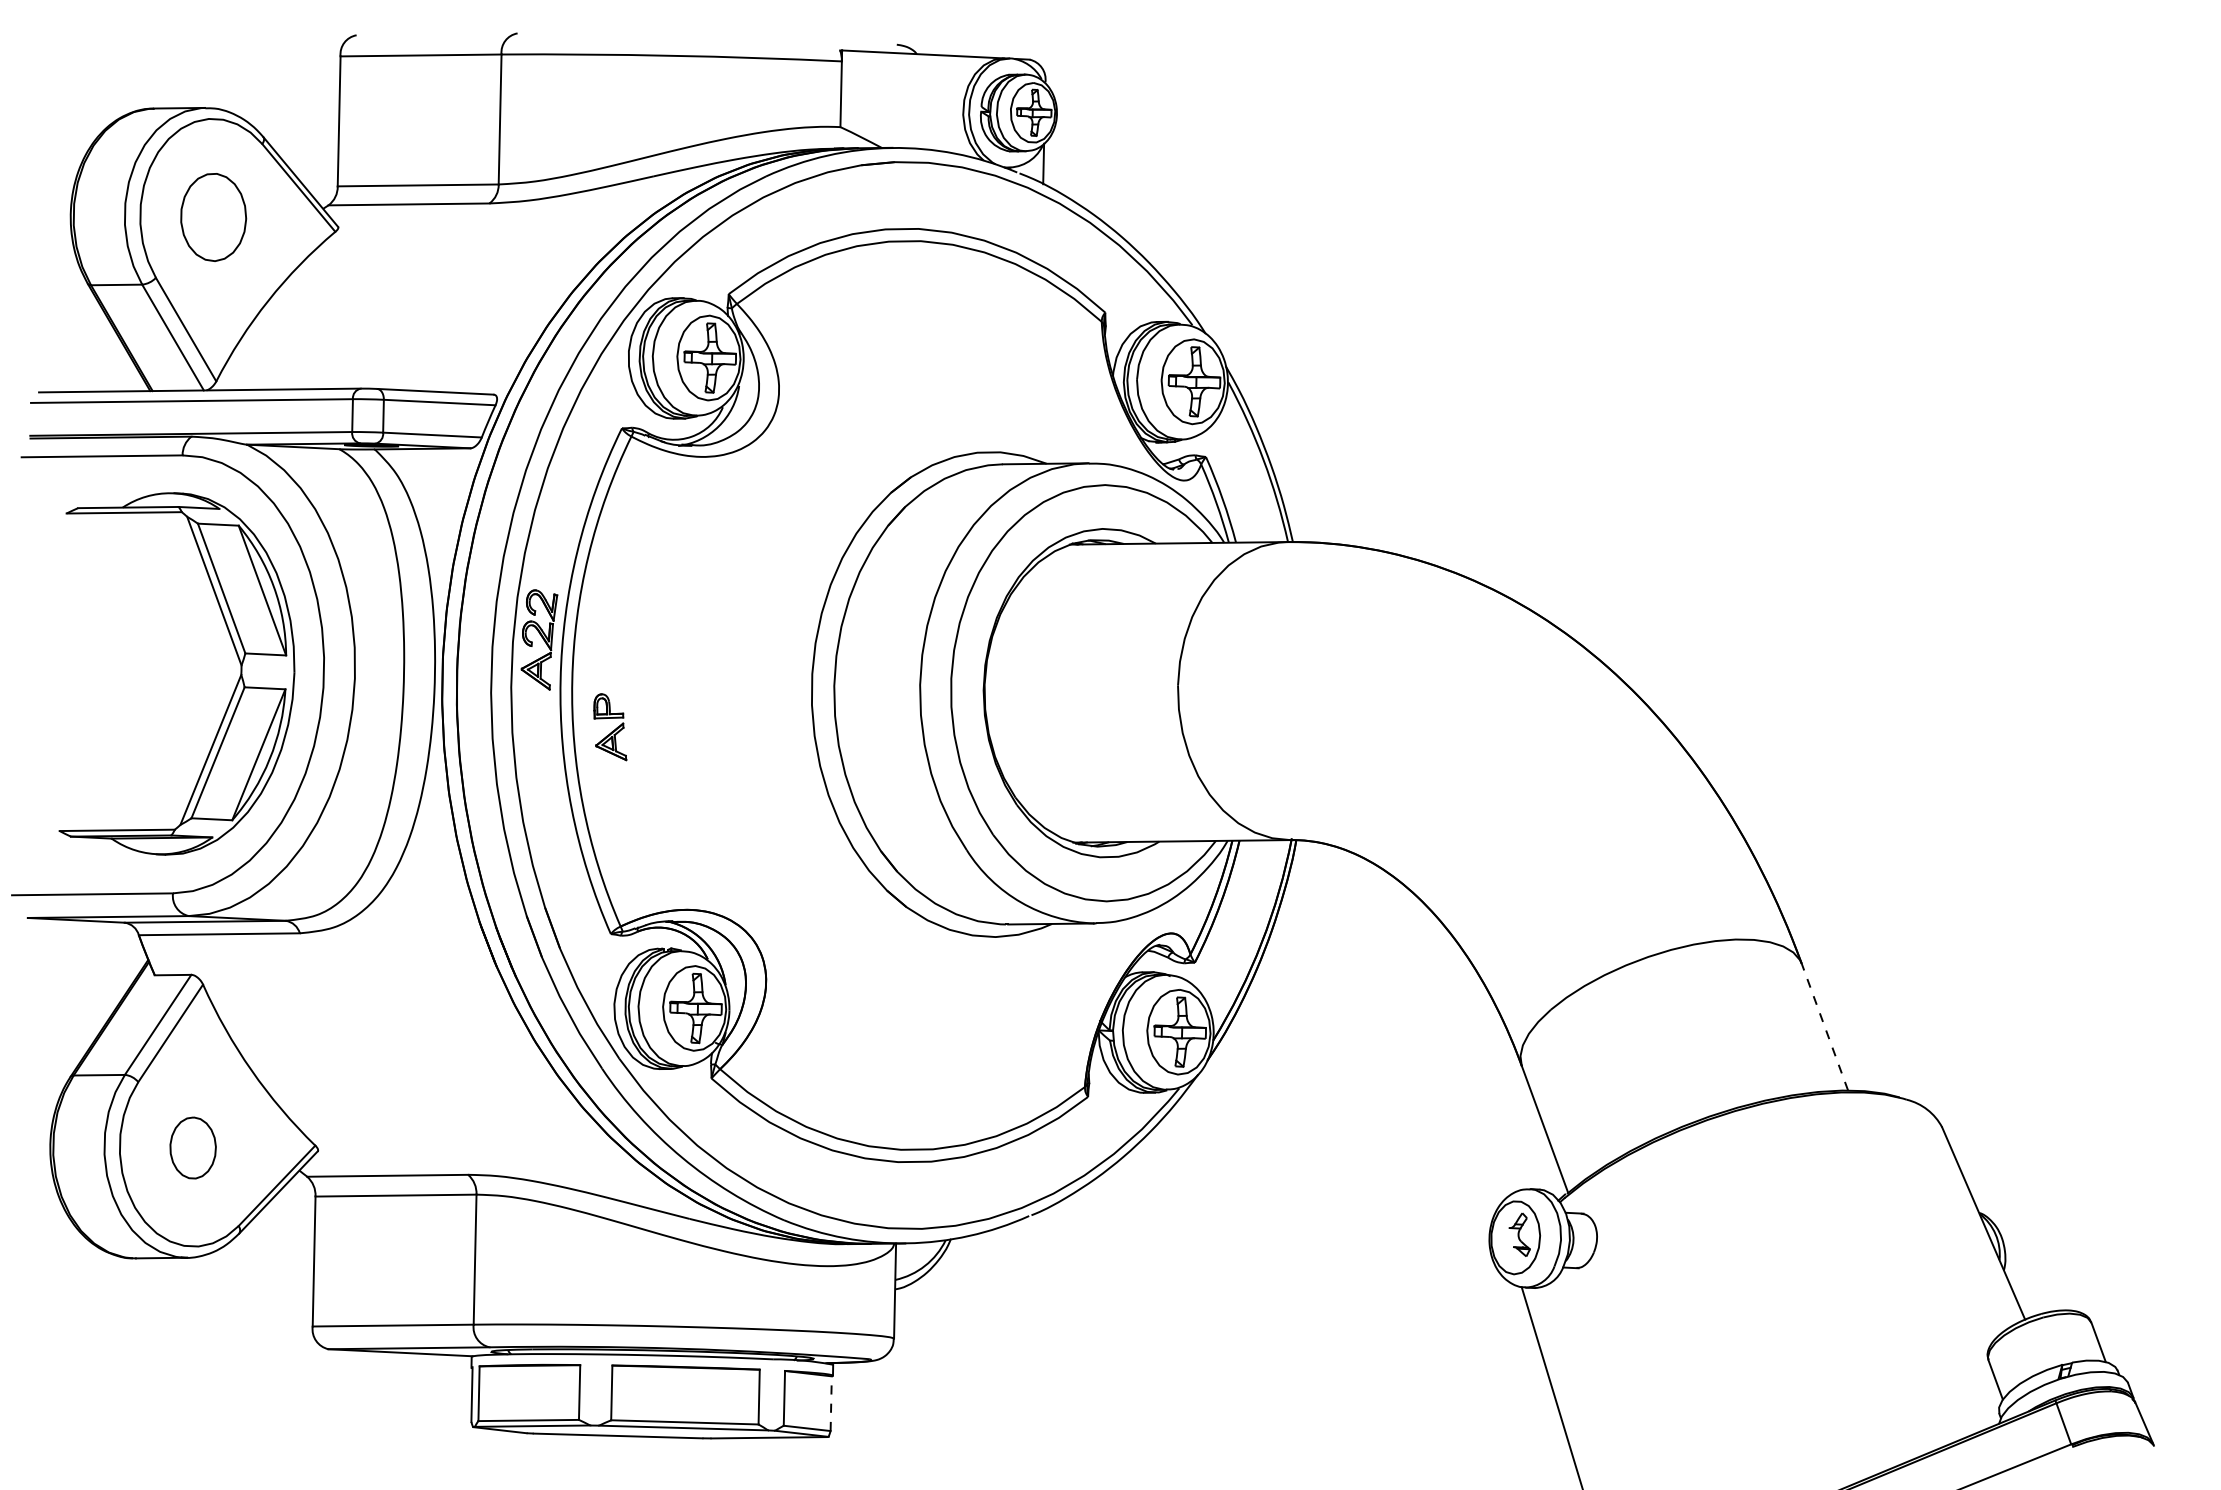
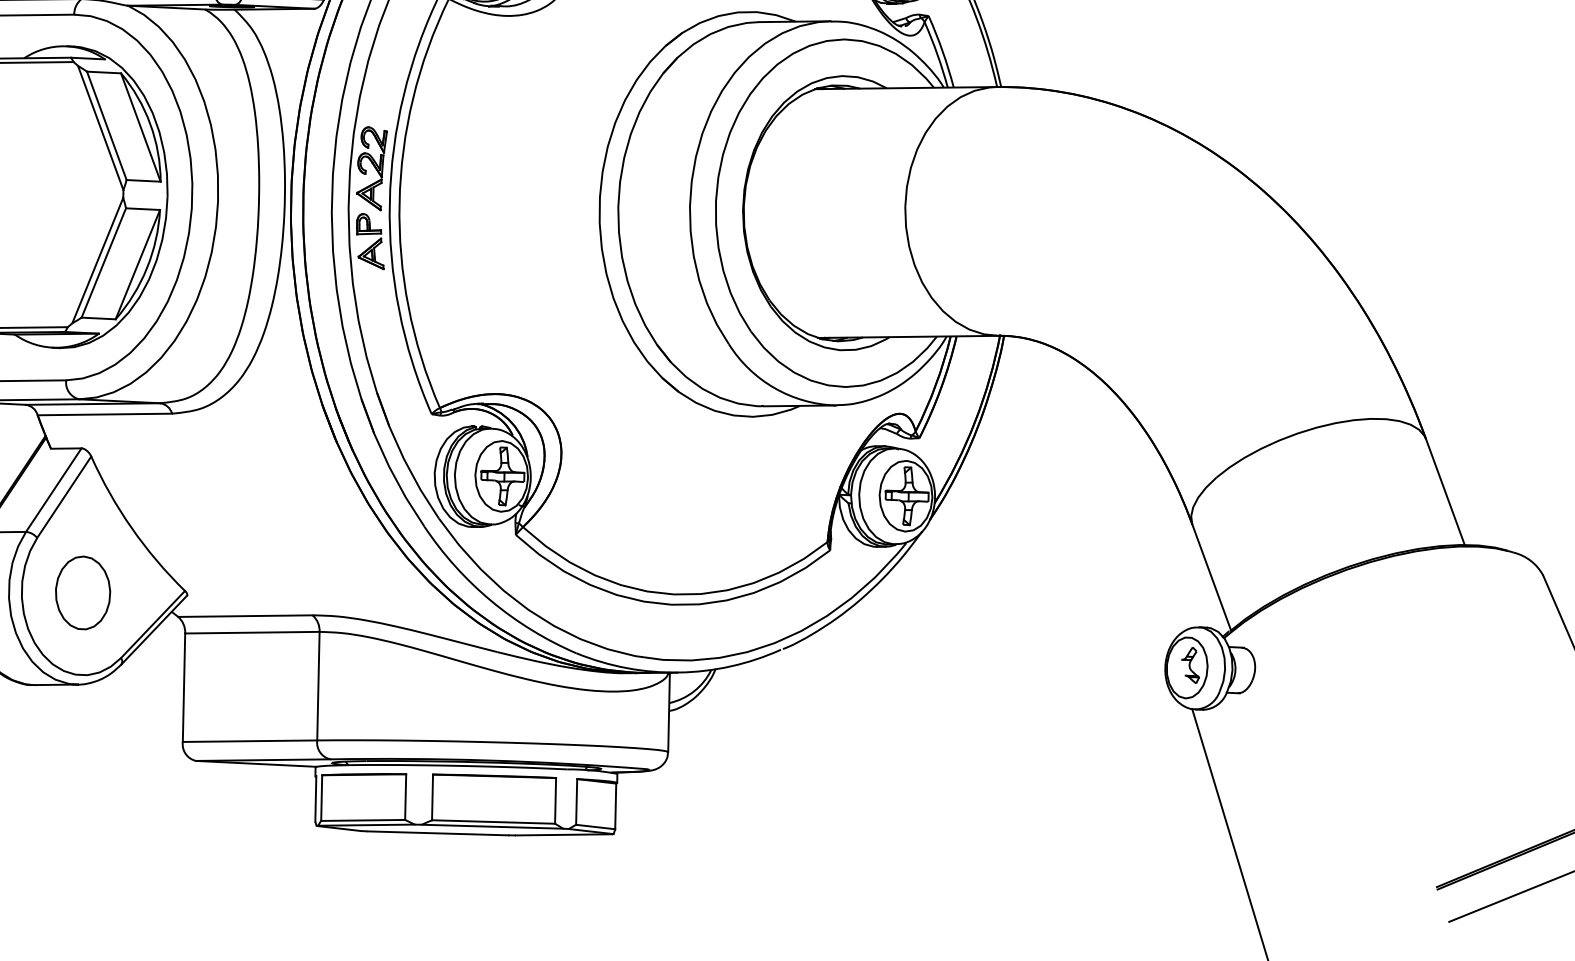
part: (610, 727) -> (370, 241), moved
line: (1824, 1026) -> (1445, 491), dashed -> solid
part: (192, 1147) -> (82, 592), size x1.43
line: (831, 1403) -> (615, 806), dashed -> solid

